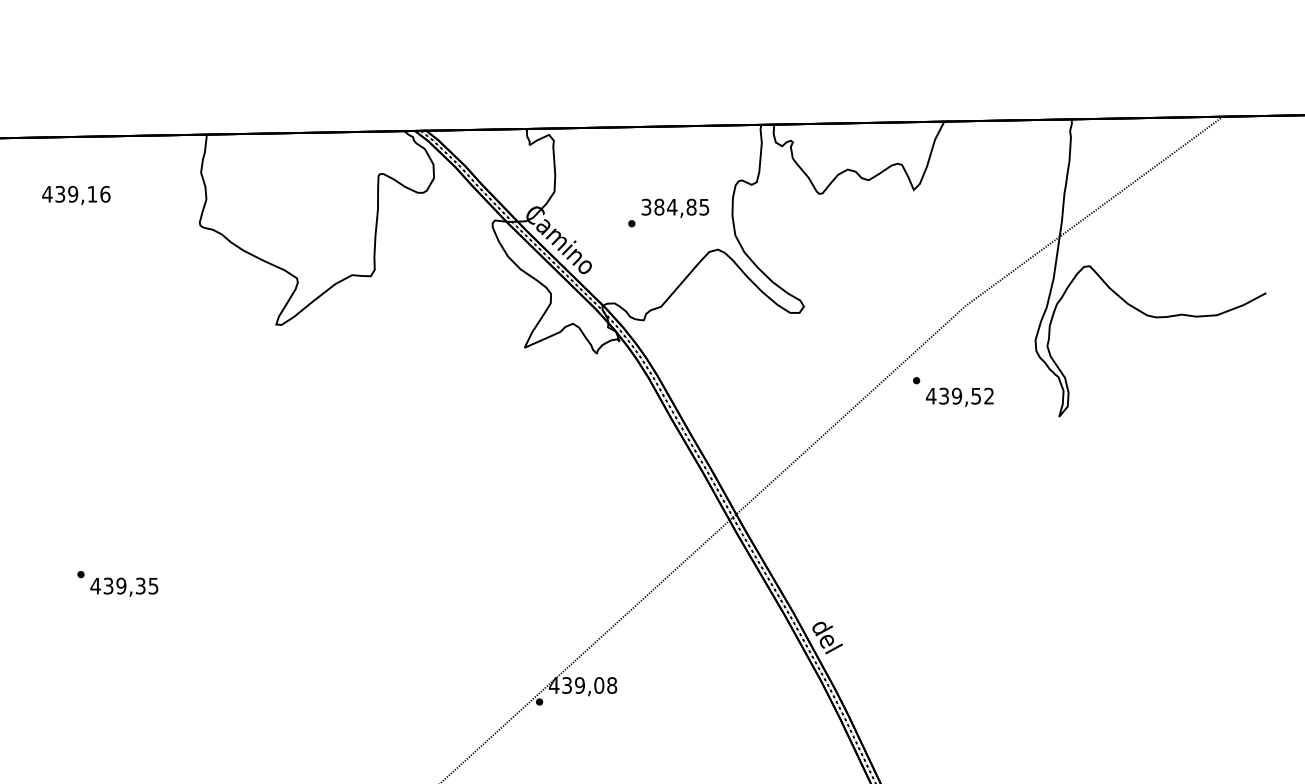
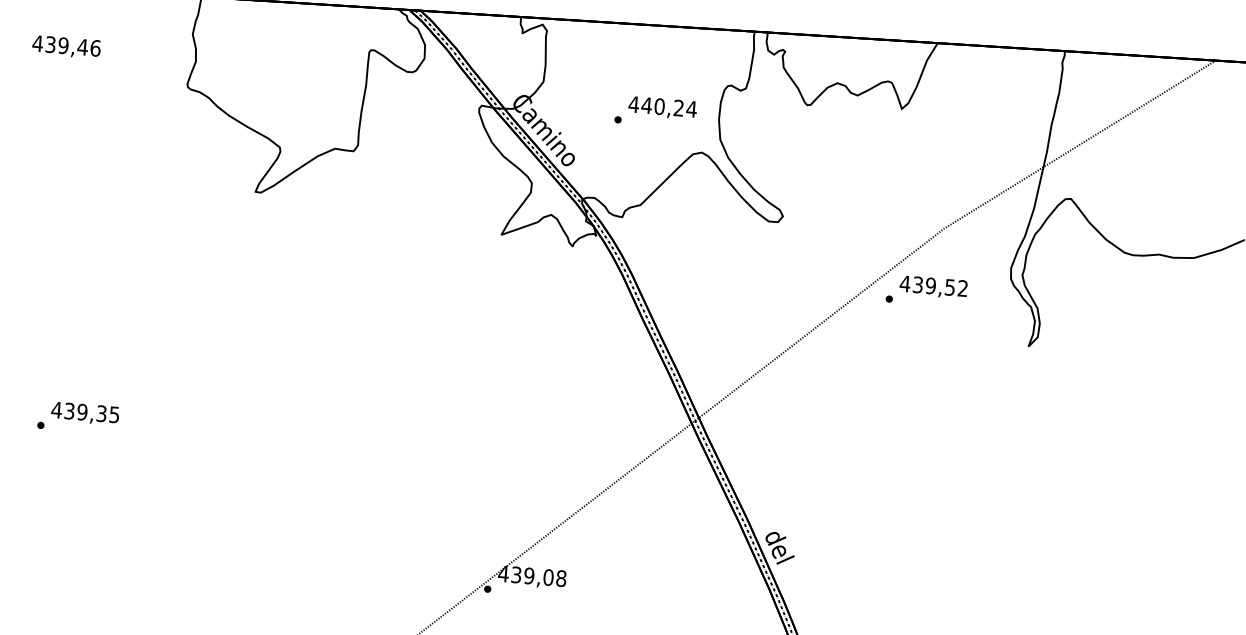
text: (92, 194) -> (82, 47), 439,16 -> 439,46
text: (675, 206) -> (662, 106), 384,85 -> 440,24
text: (959, 396) -> (933, 286), moved
text: (124, 586) -> (85, 412), moved

